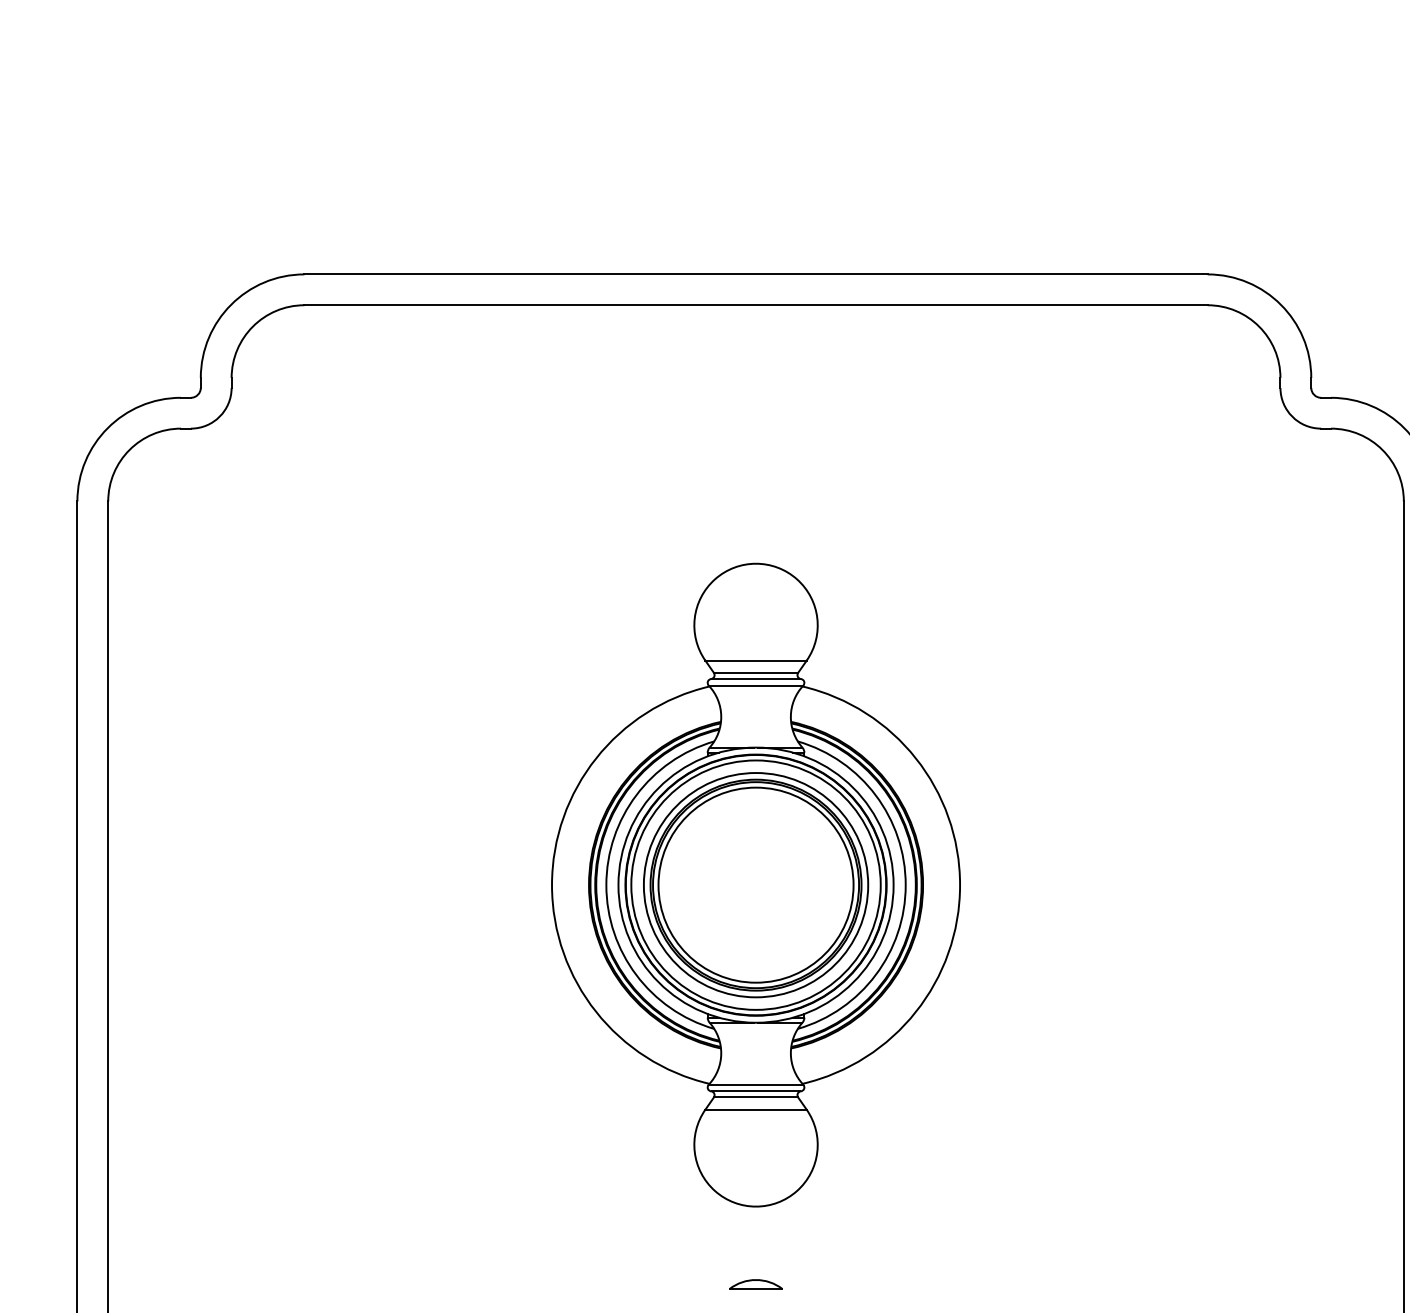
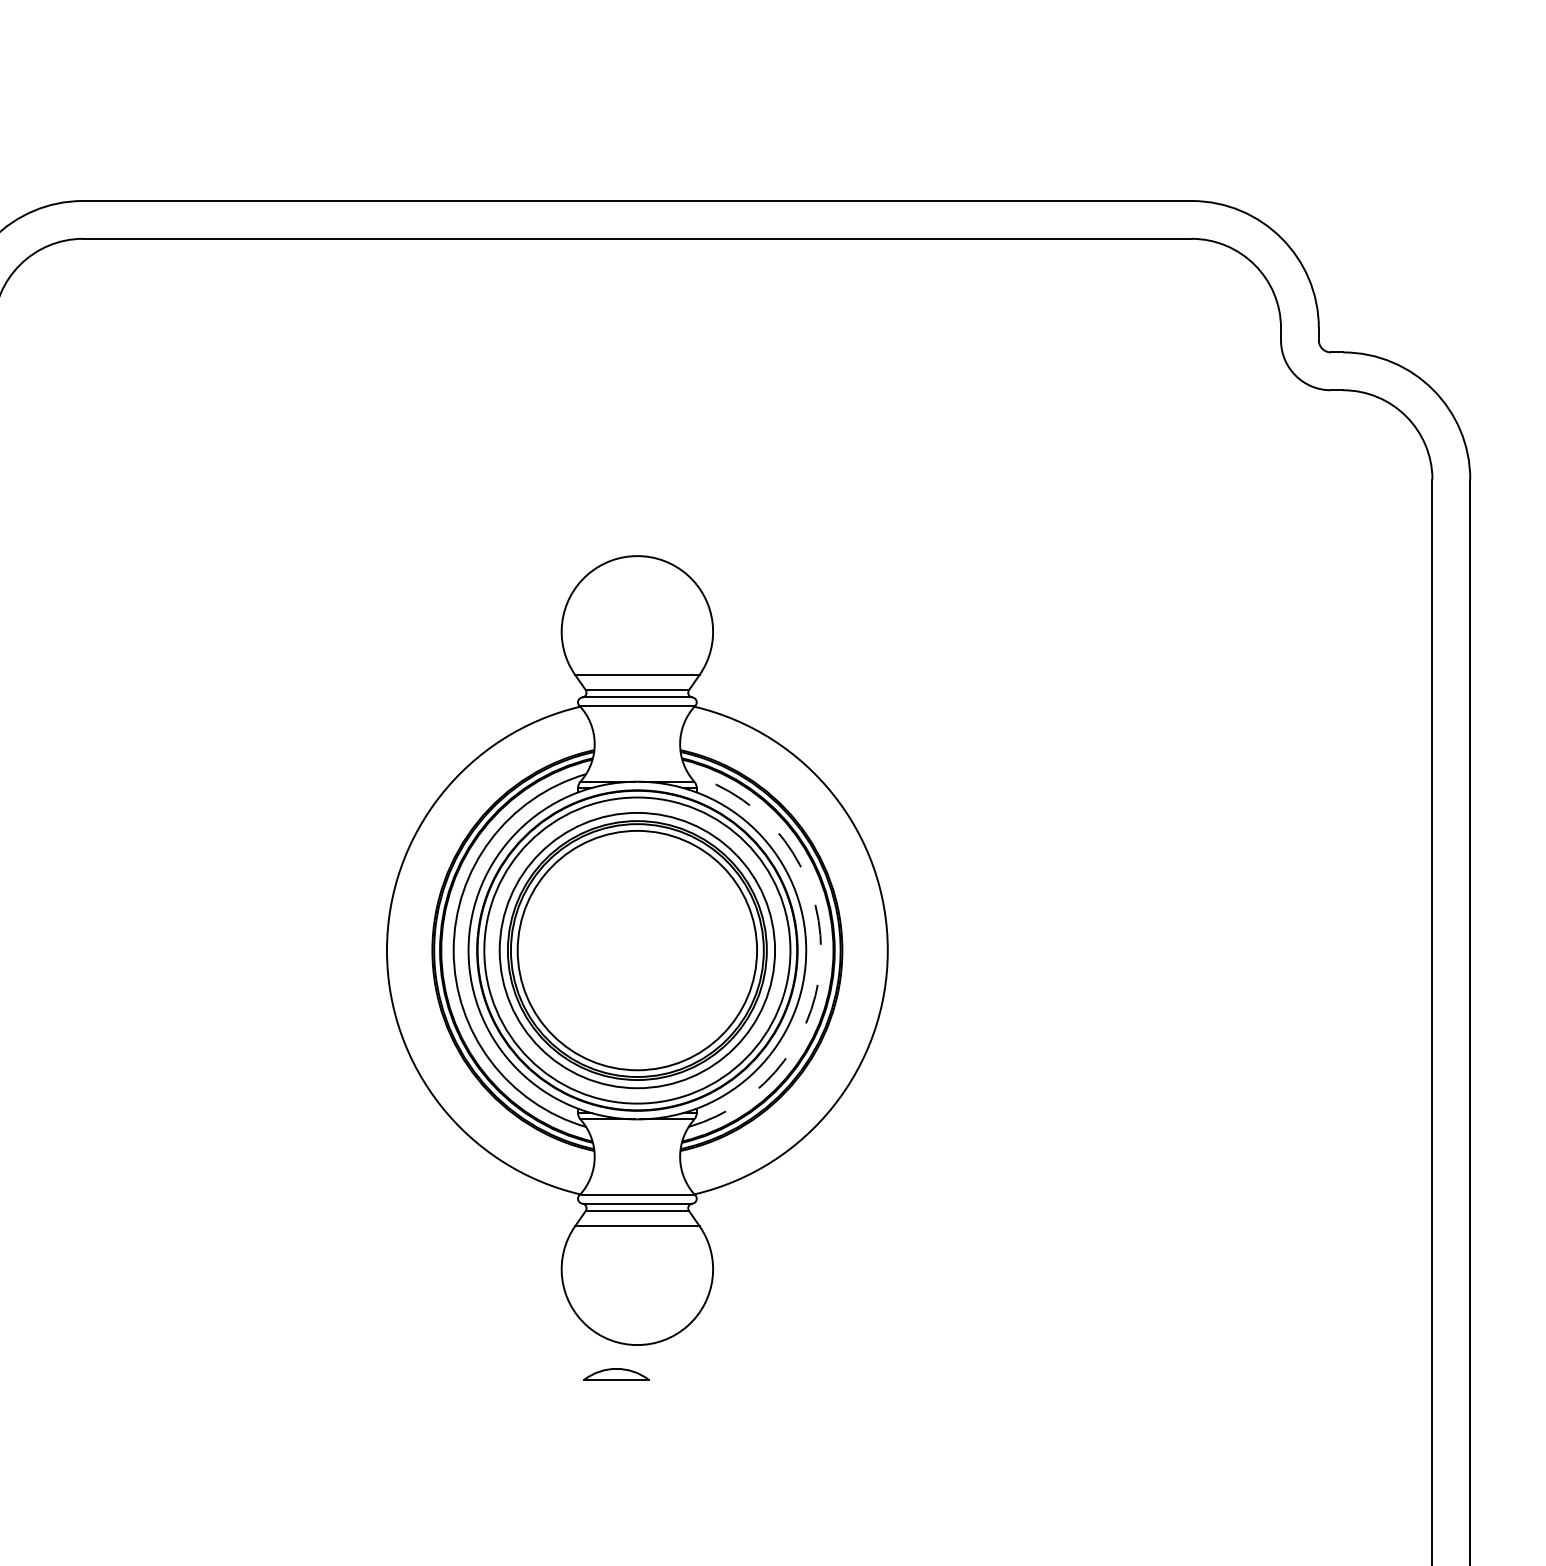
arc: (905, 885) -> (820, 950), solid -> dashed
part: (755, 1284) -> (615, 1374), moved

